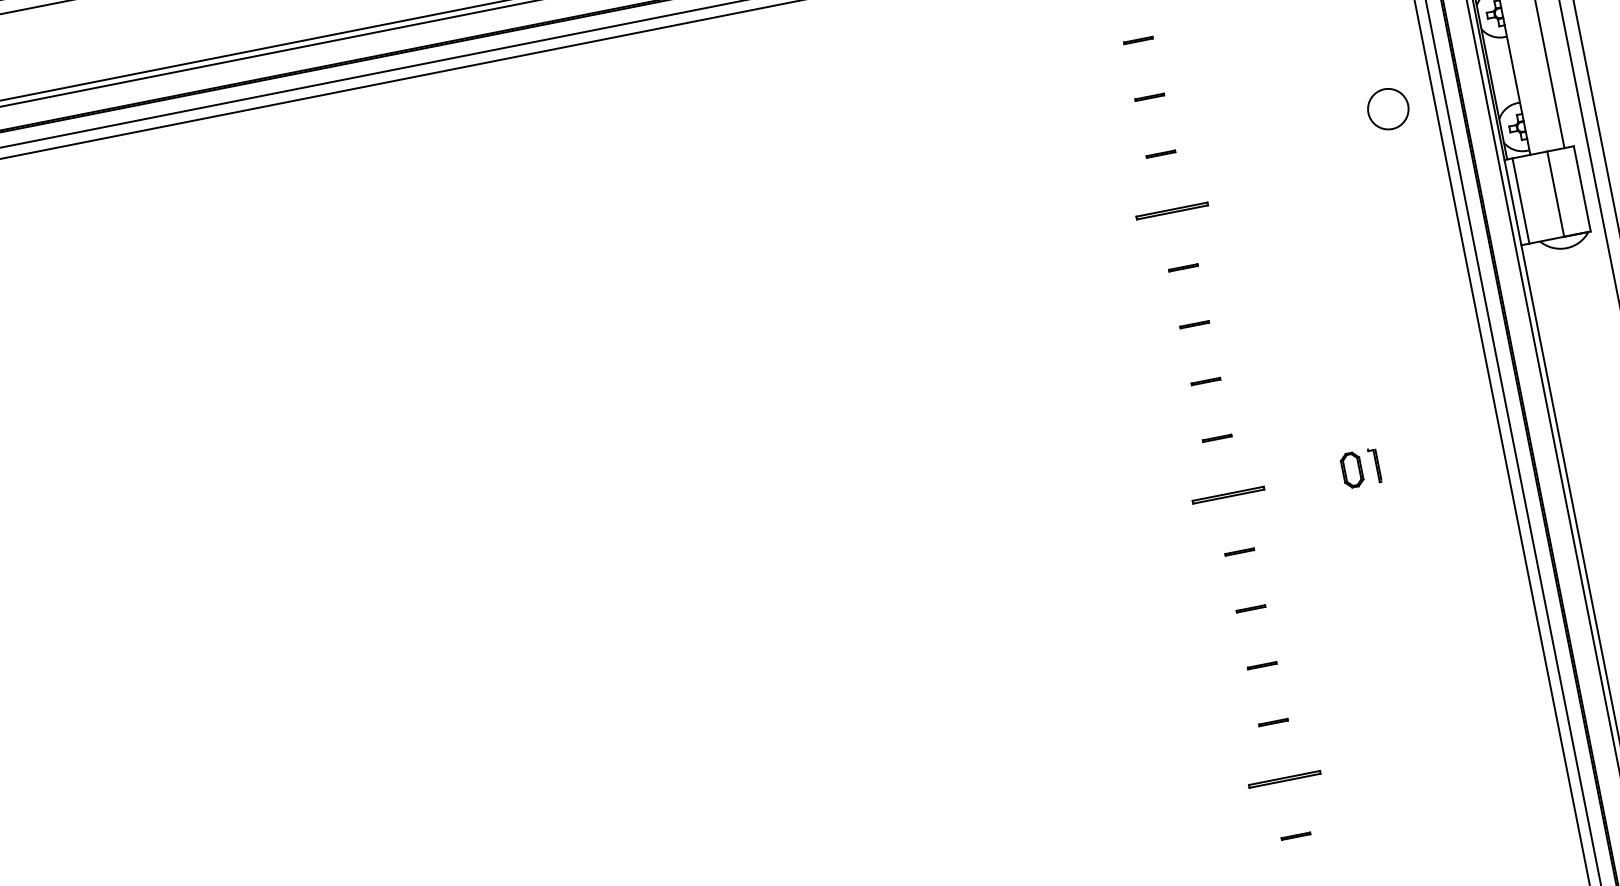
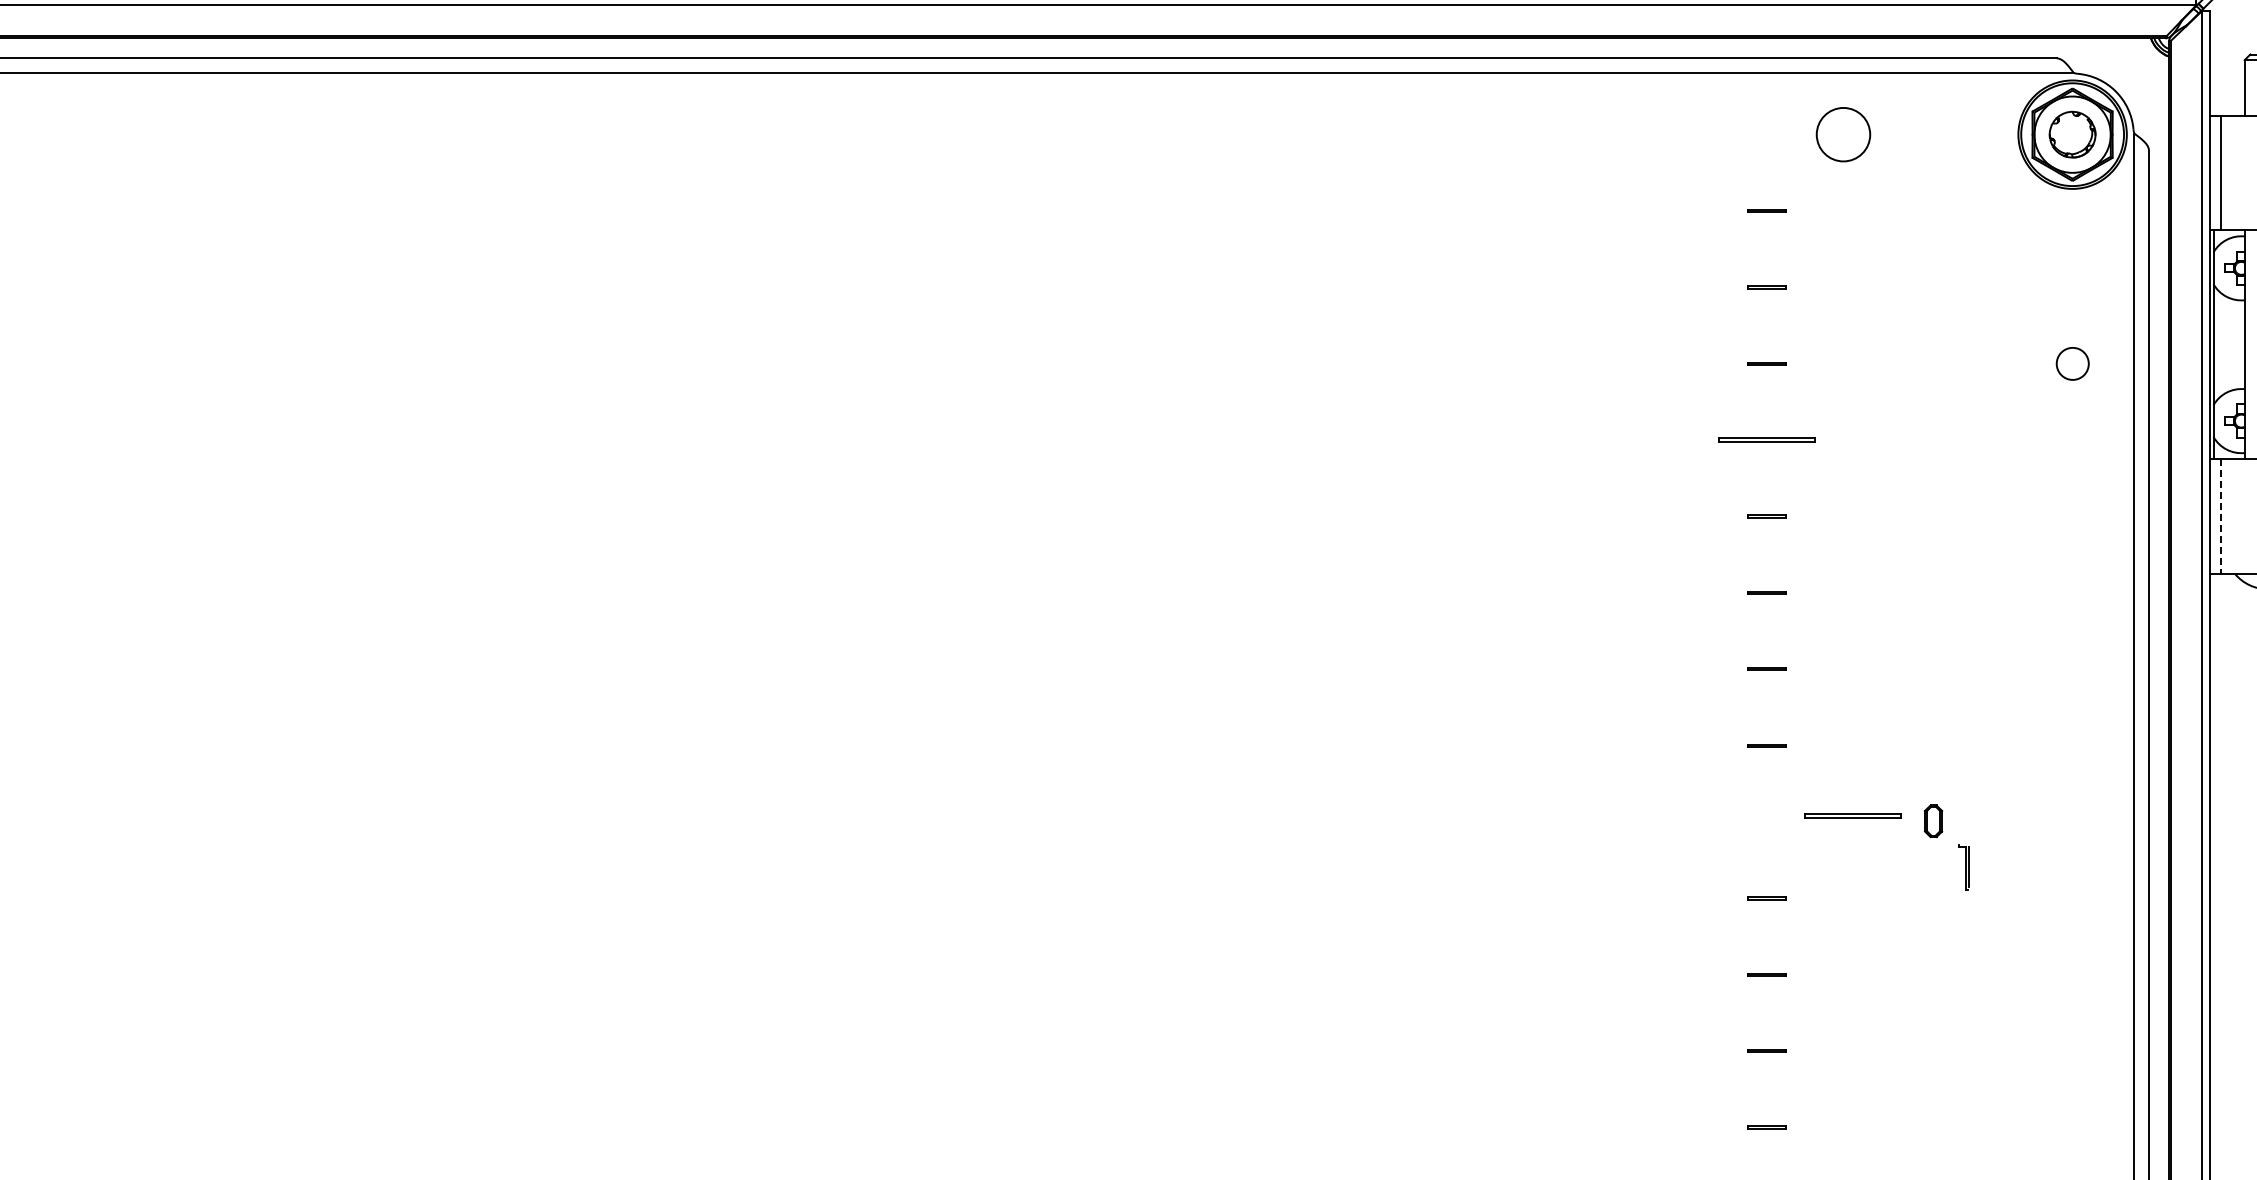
circle: (1388, 108) -> (2072, 363), size x0.6
line: (1521, 201) -> (2220, 517), solid -> dashed
part: (1374, 465) -> (1963, 867), moved
part: (1352, 469) -> (1933, 820), size x0.7
part: (1227, 494) -> (1852, 815), moved

